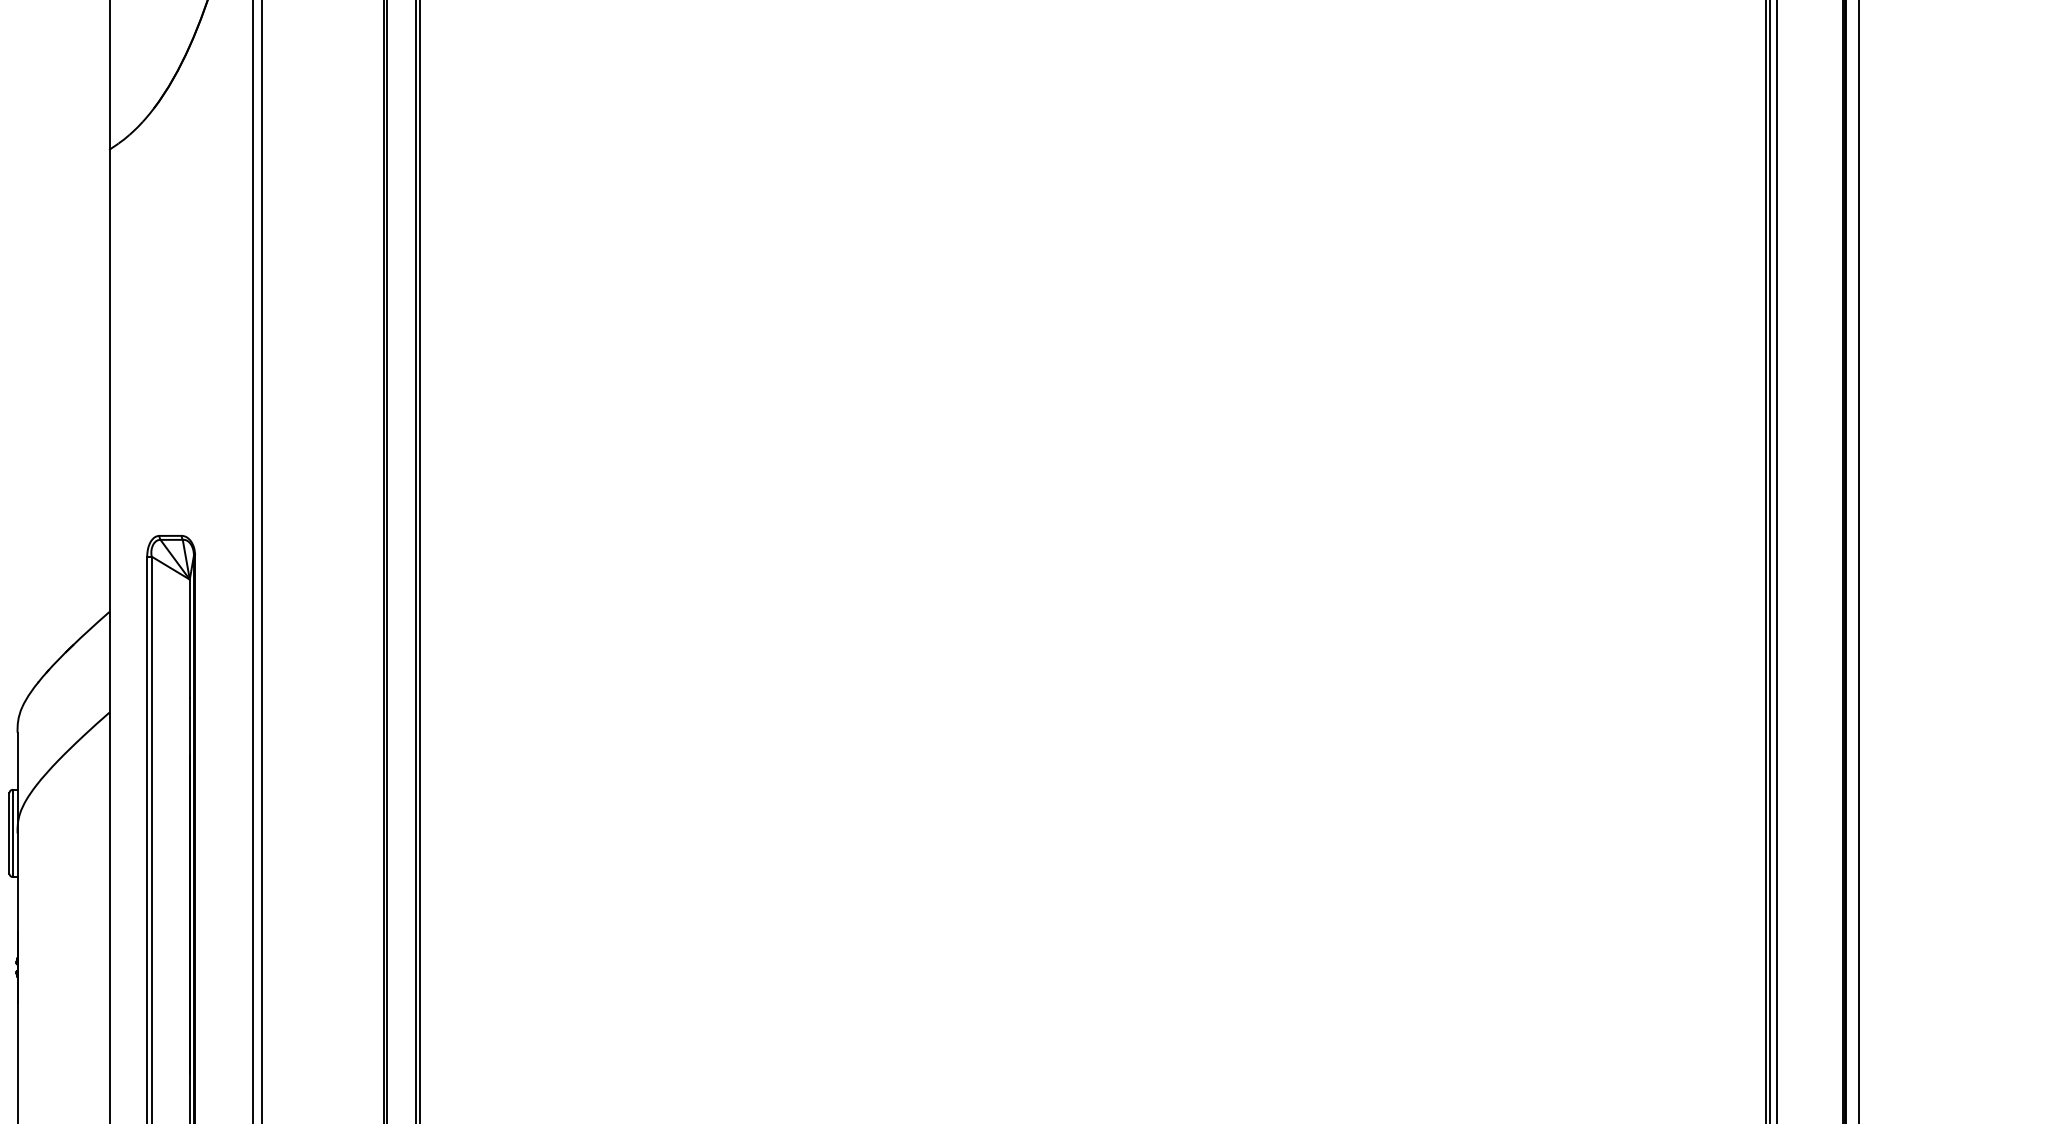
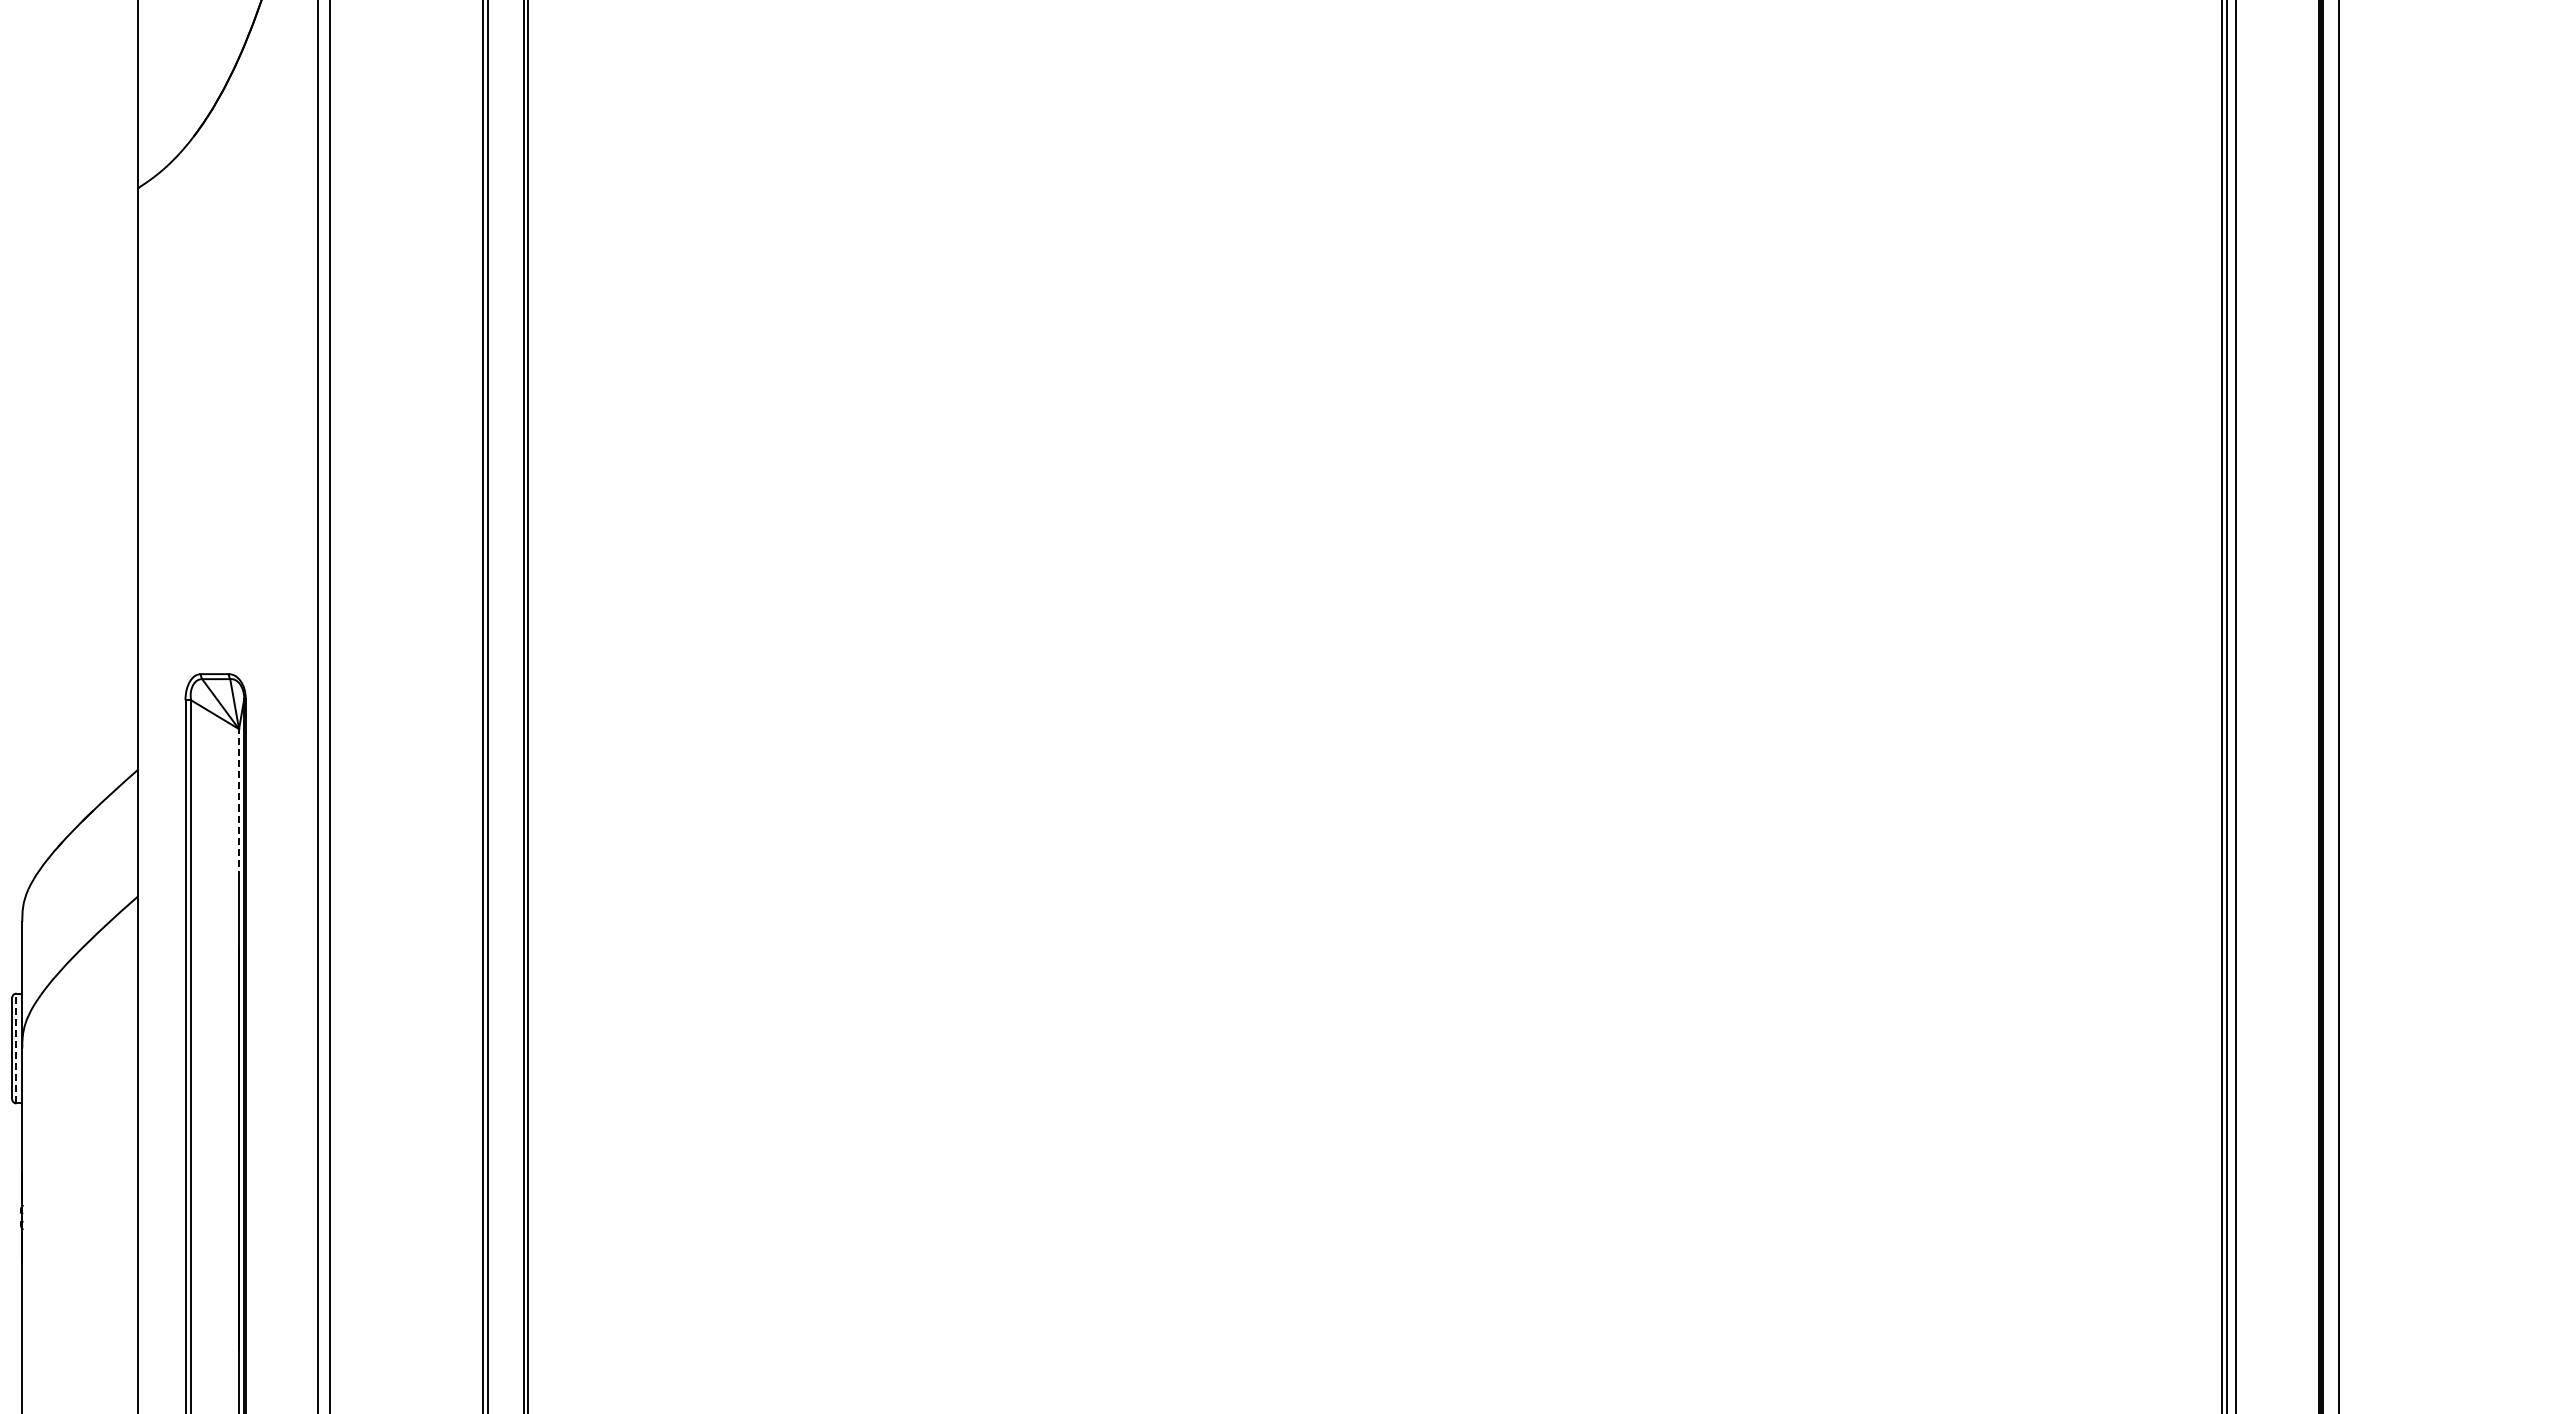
line: (190, 637) -> (239, 802), solid -> dashed
line: (12, 833) -> (16, 1048), solid -> dashed

